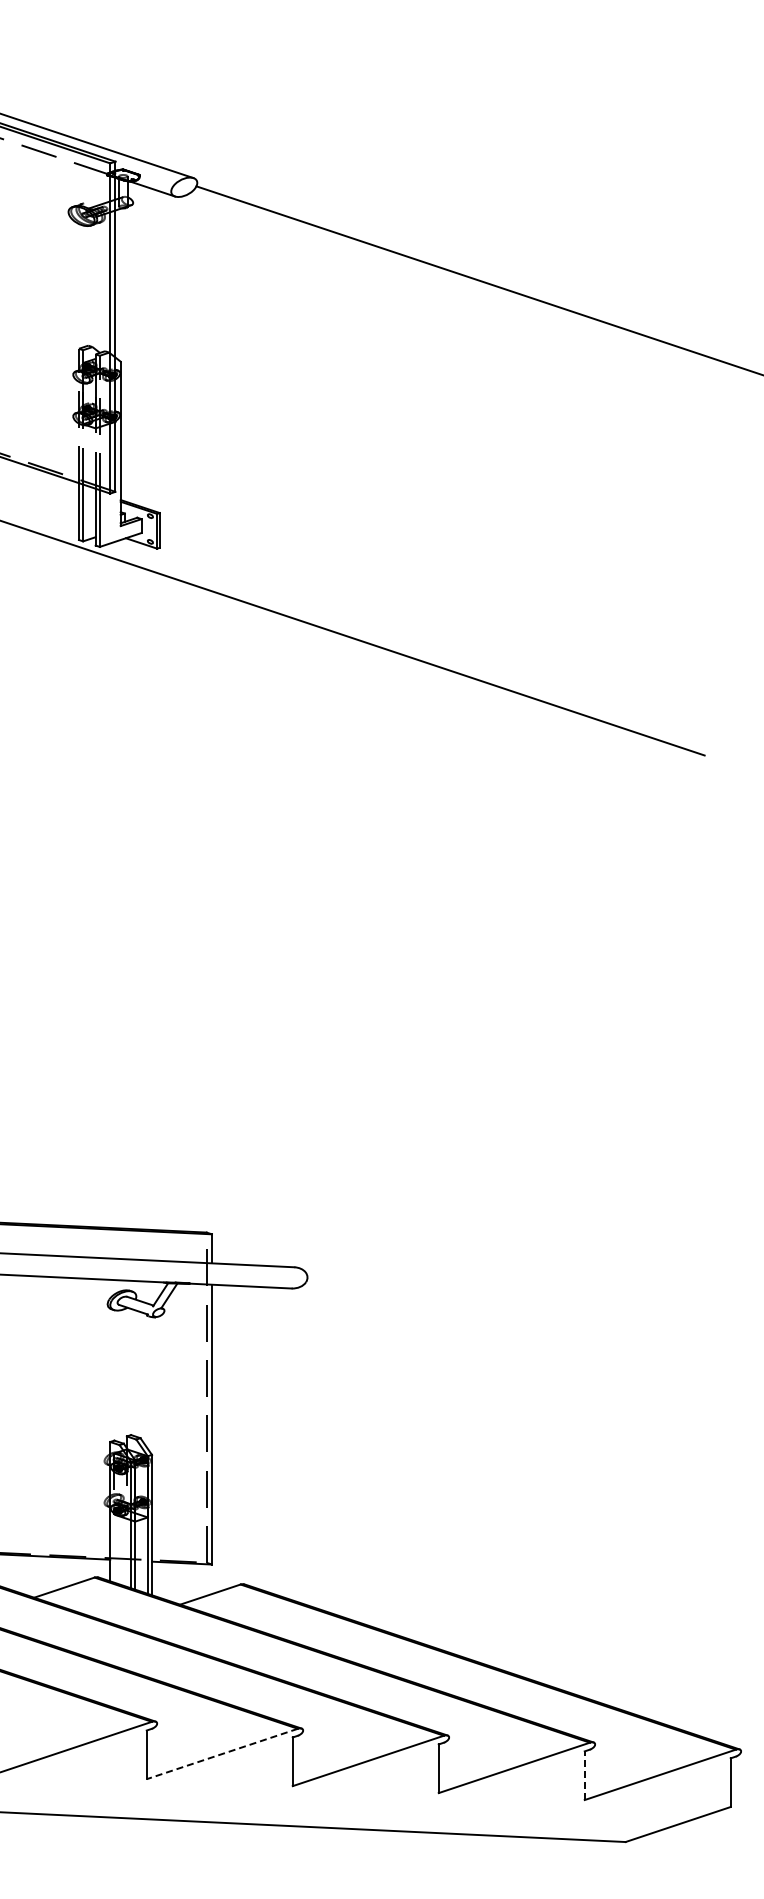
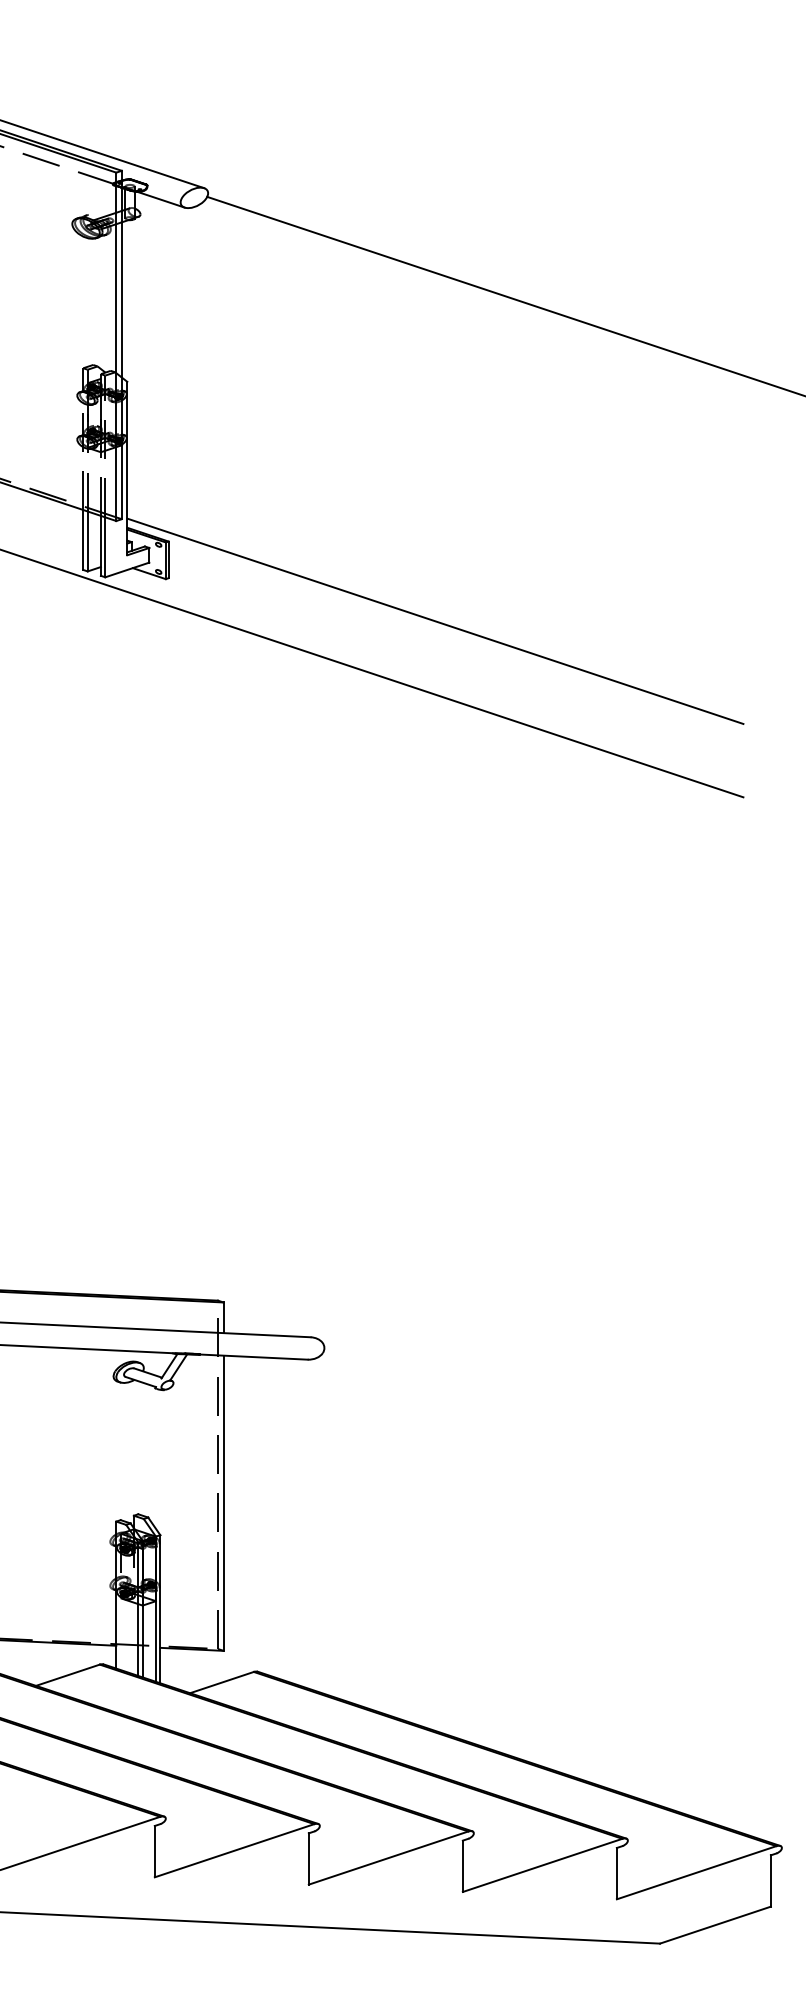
line: (412, 588) -> (435, 621), added
line: (222, 1753) -> (234, 1850), dashed -> solid
line: (584, 1775) -> (616, 1873), dashed -> solid

